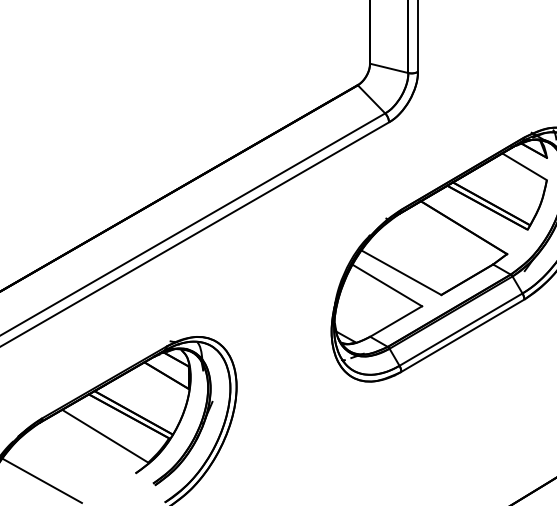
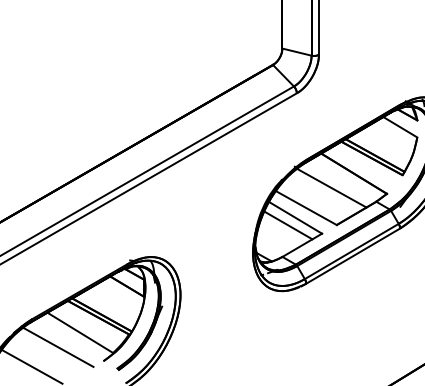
line: (434, 247) -> (331, 188), added
line: (378, 295) -> (288, 225), added
line: (76, 455) -> (58, 347), added

